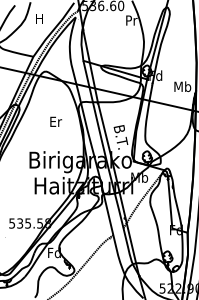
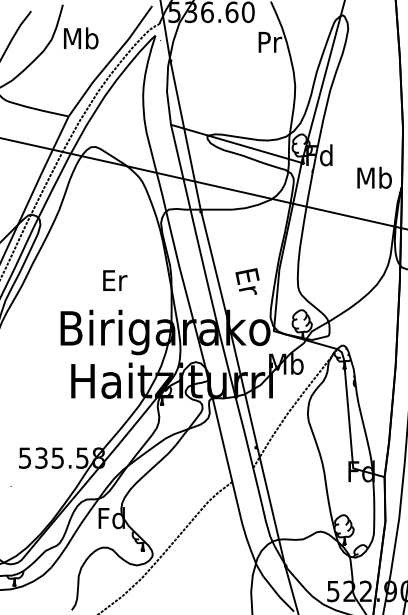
text: (39, 18) -> (81, 38), H -> Mb
text: (56, 121) -> (115, 279), moved
text: (120, 137) -> (247, 281), B.T. -> Er

